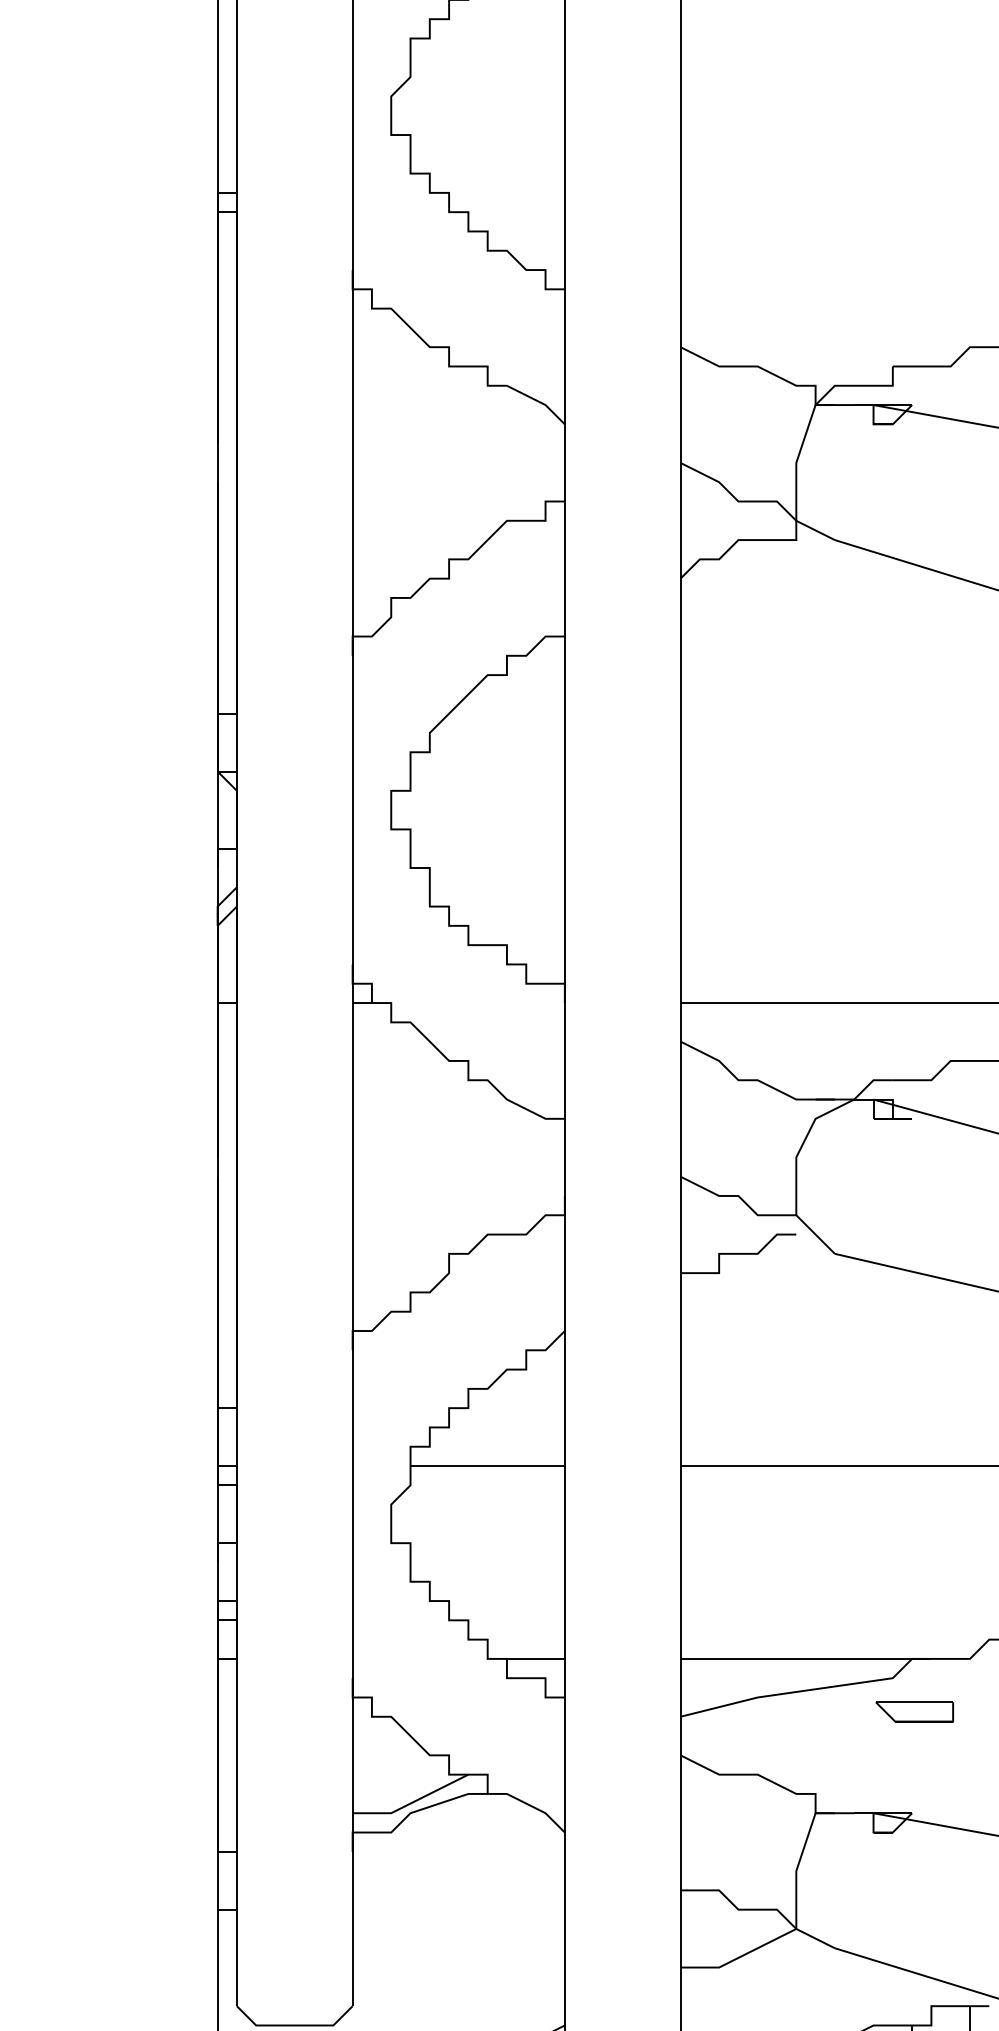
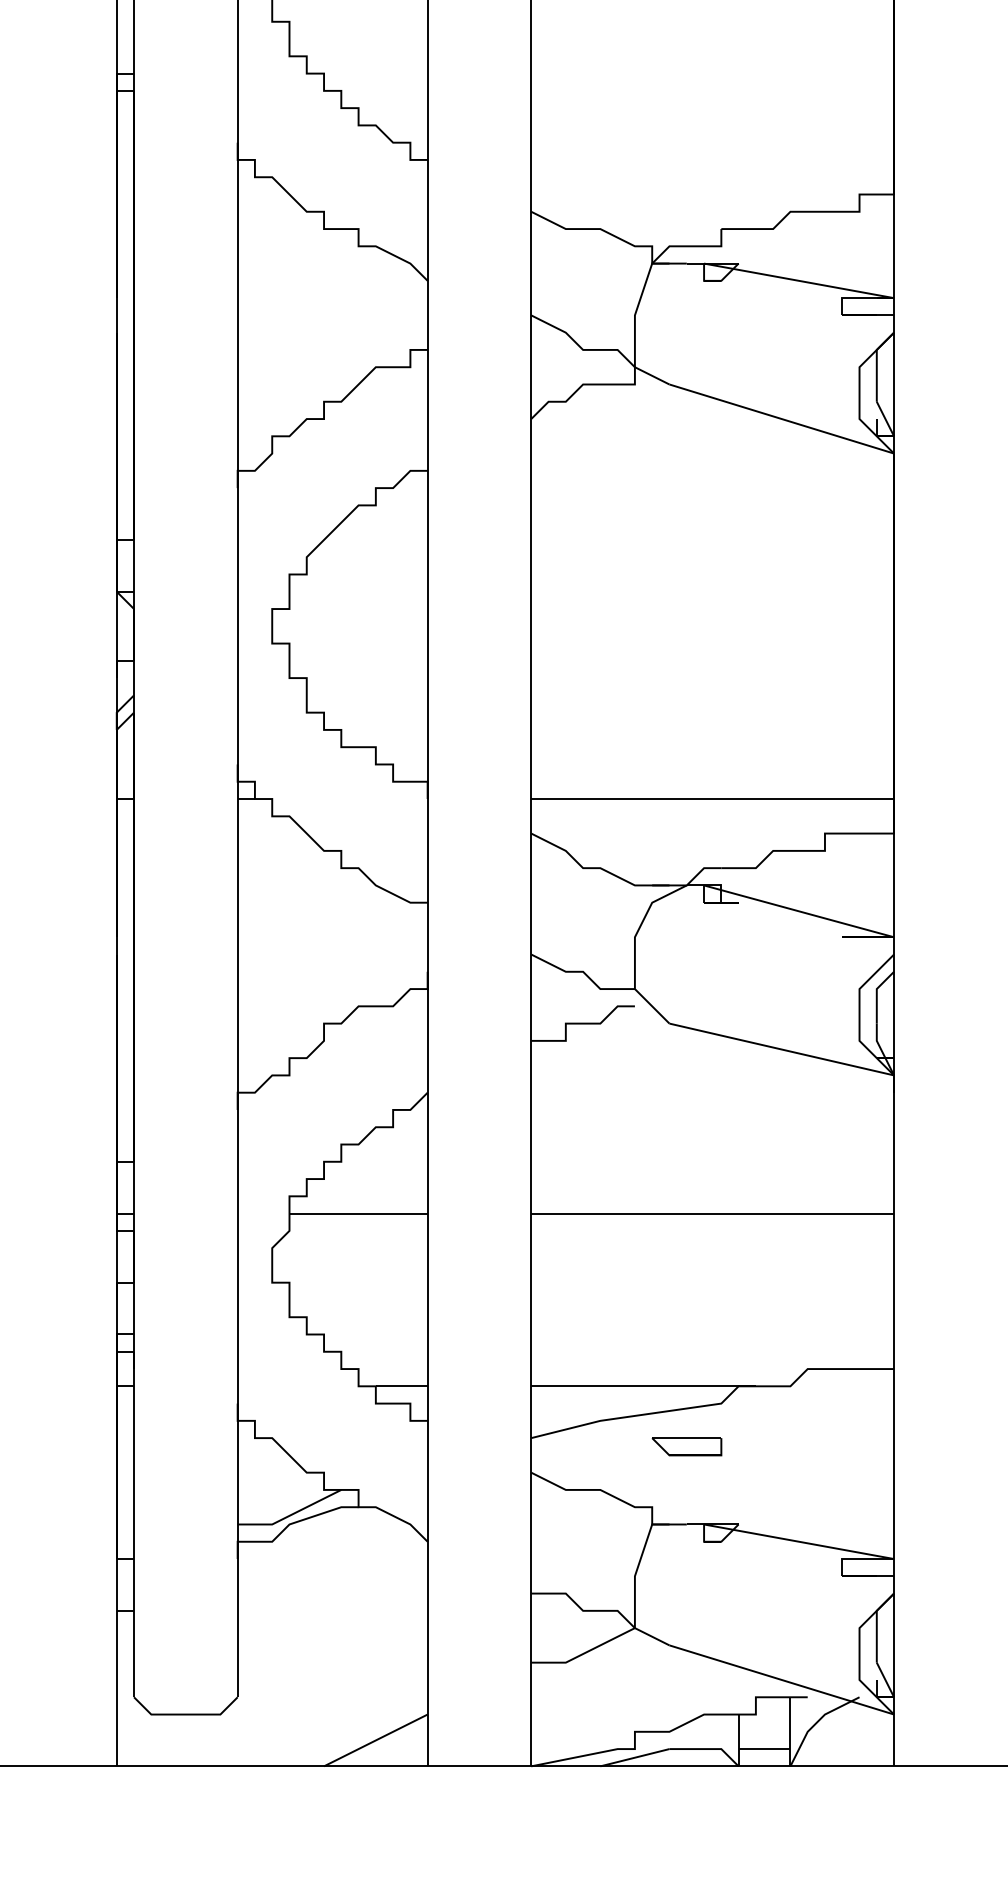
part: (914, 1711) -> (686, 1446), moved

